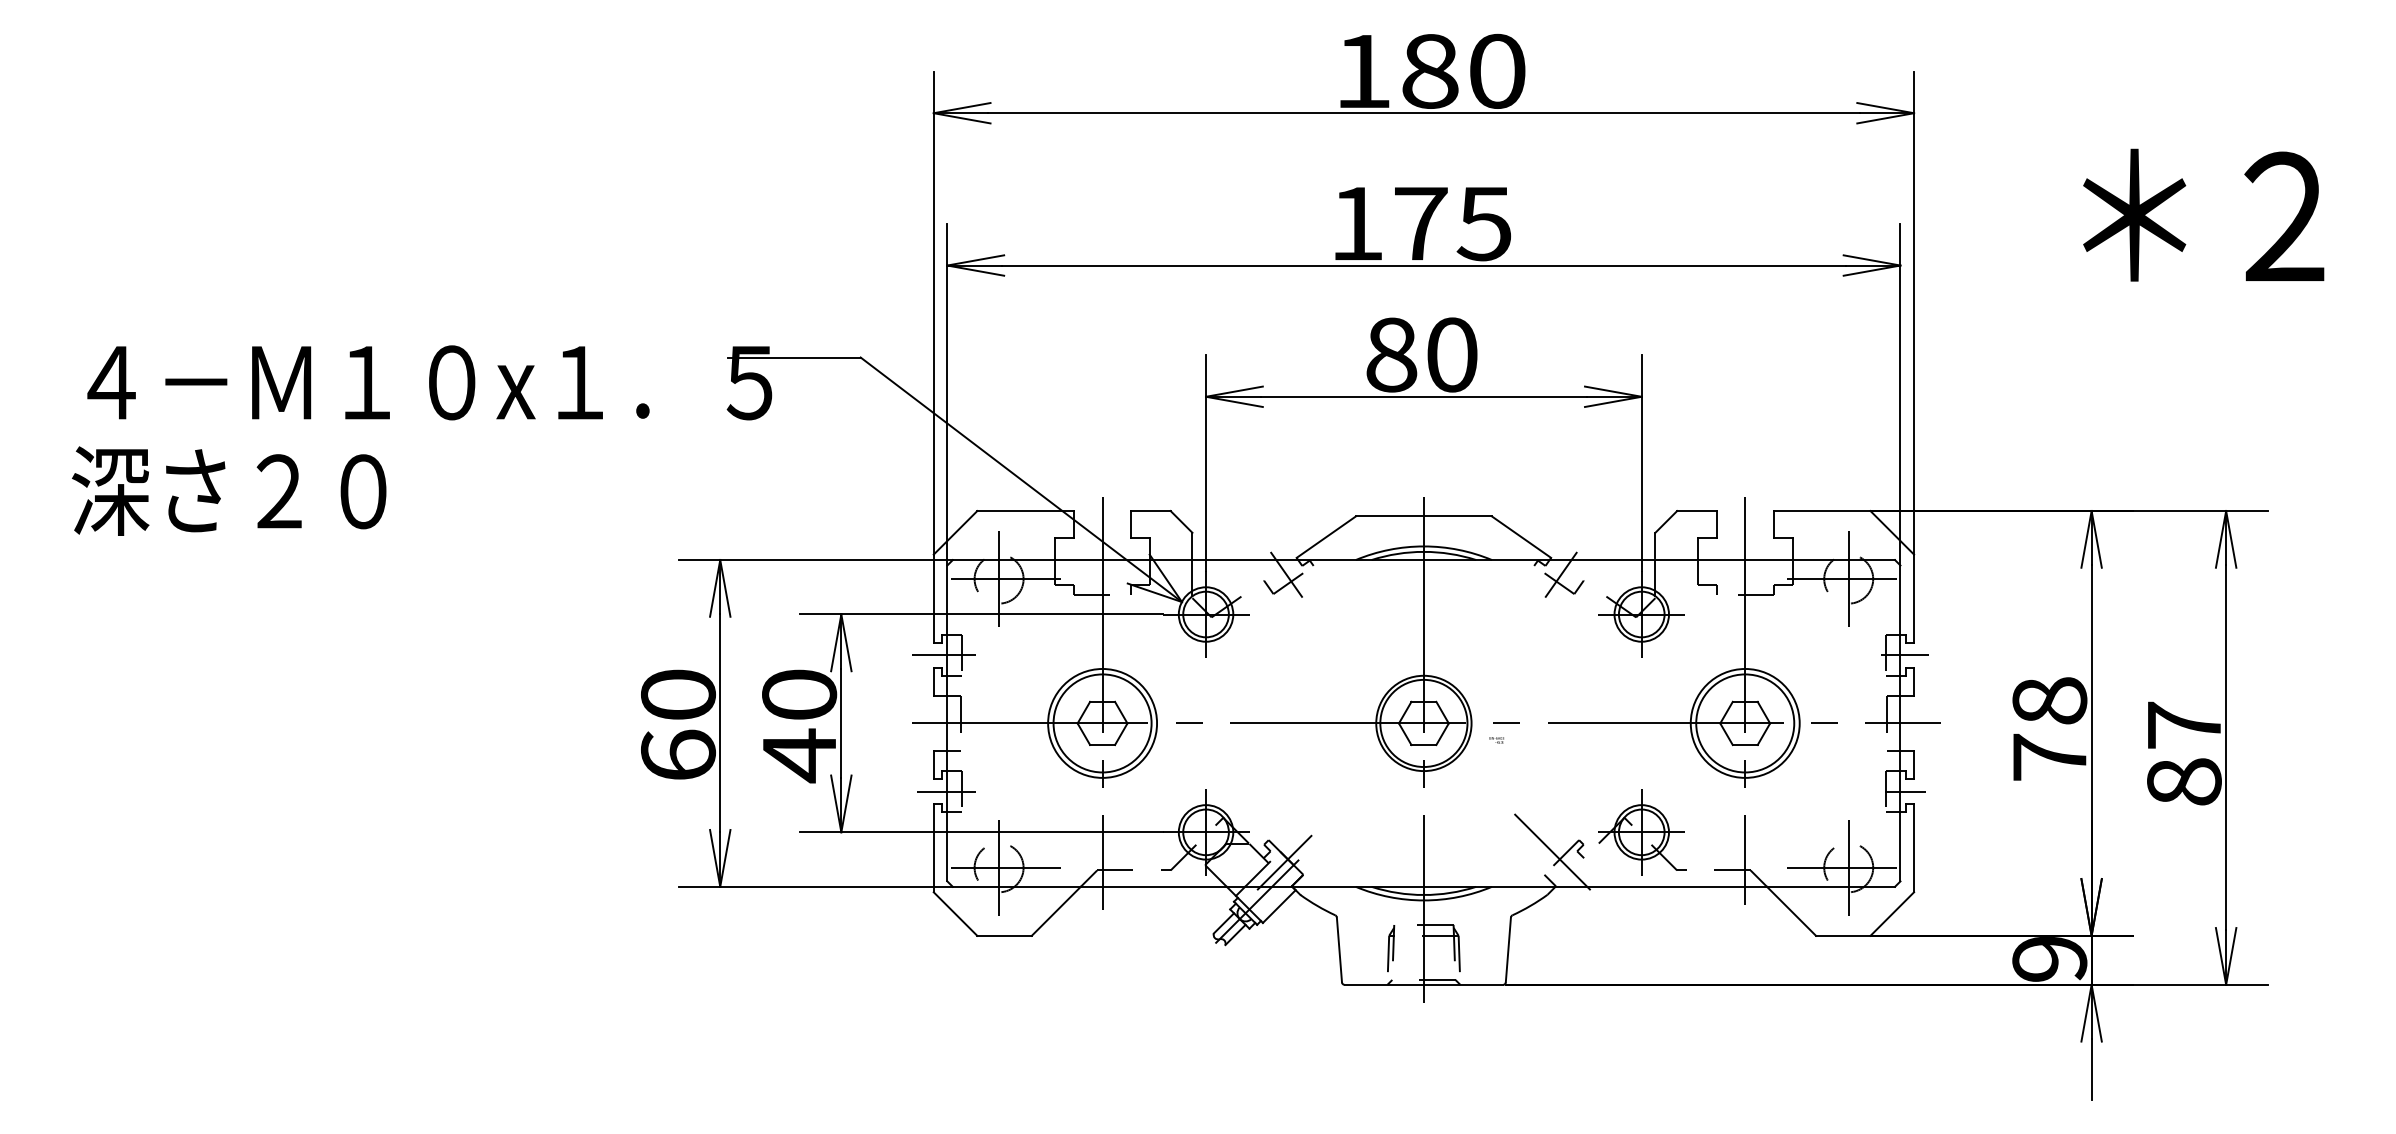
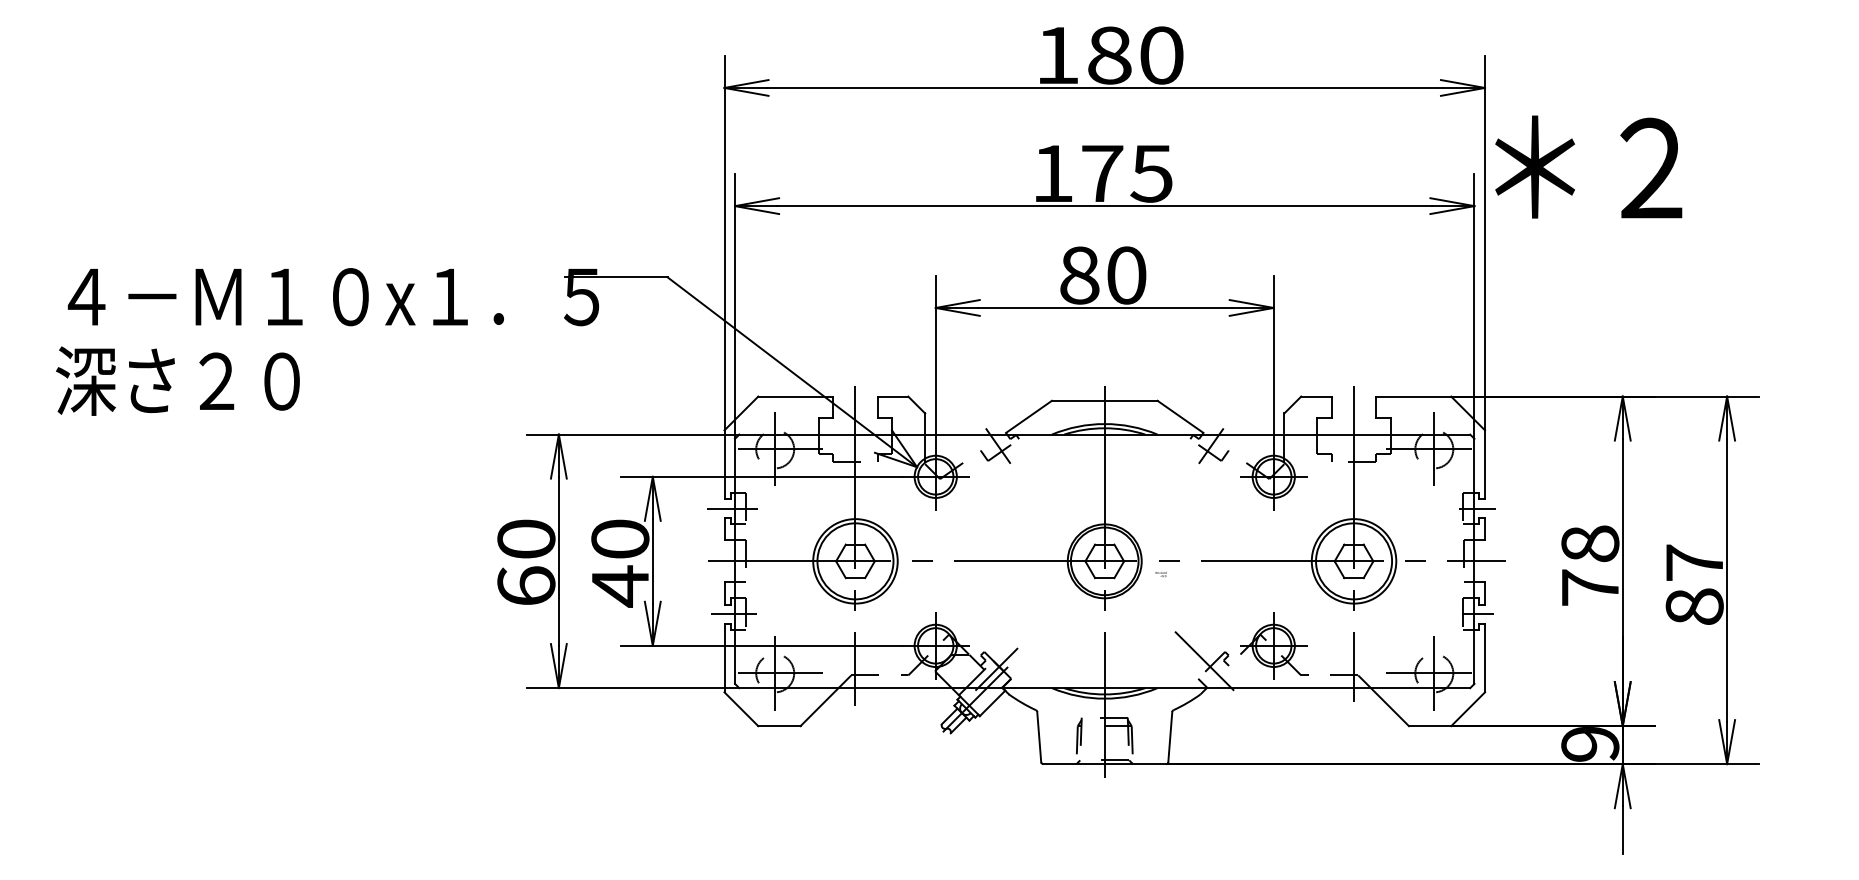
text: (2203, 214) -> (1588, 166), moved

